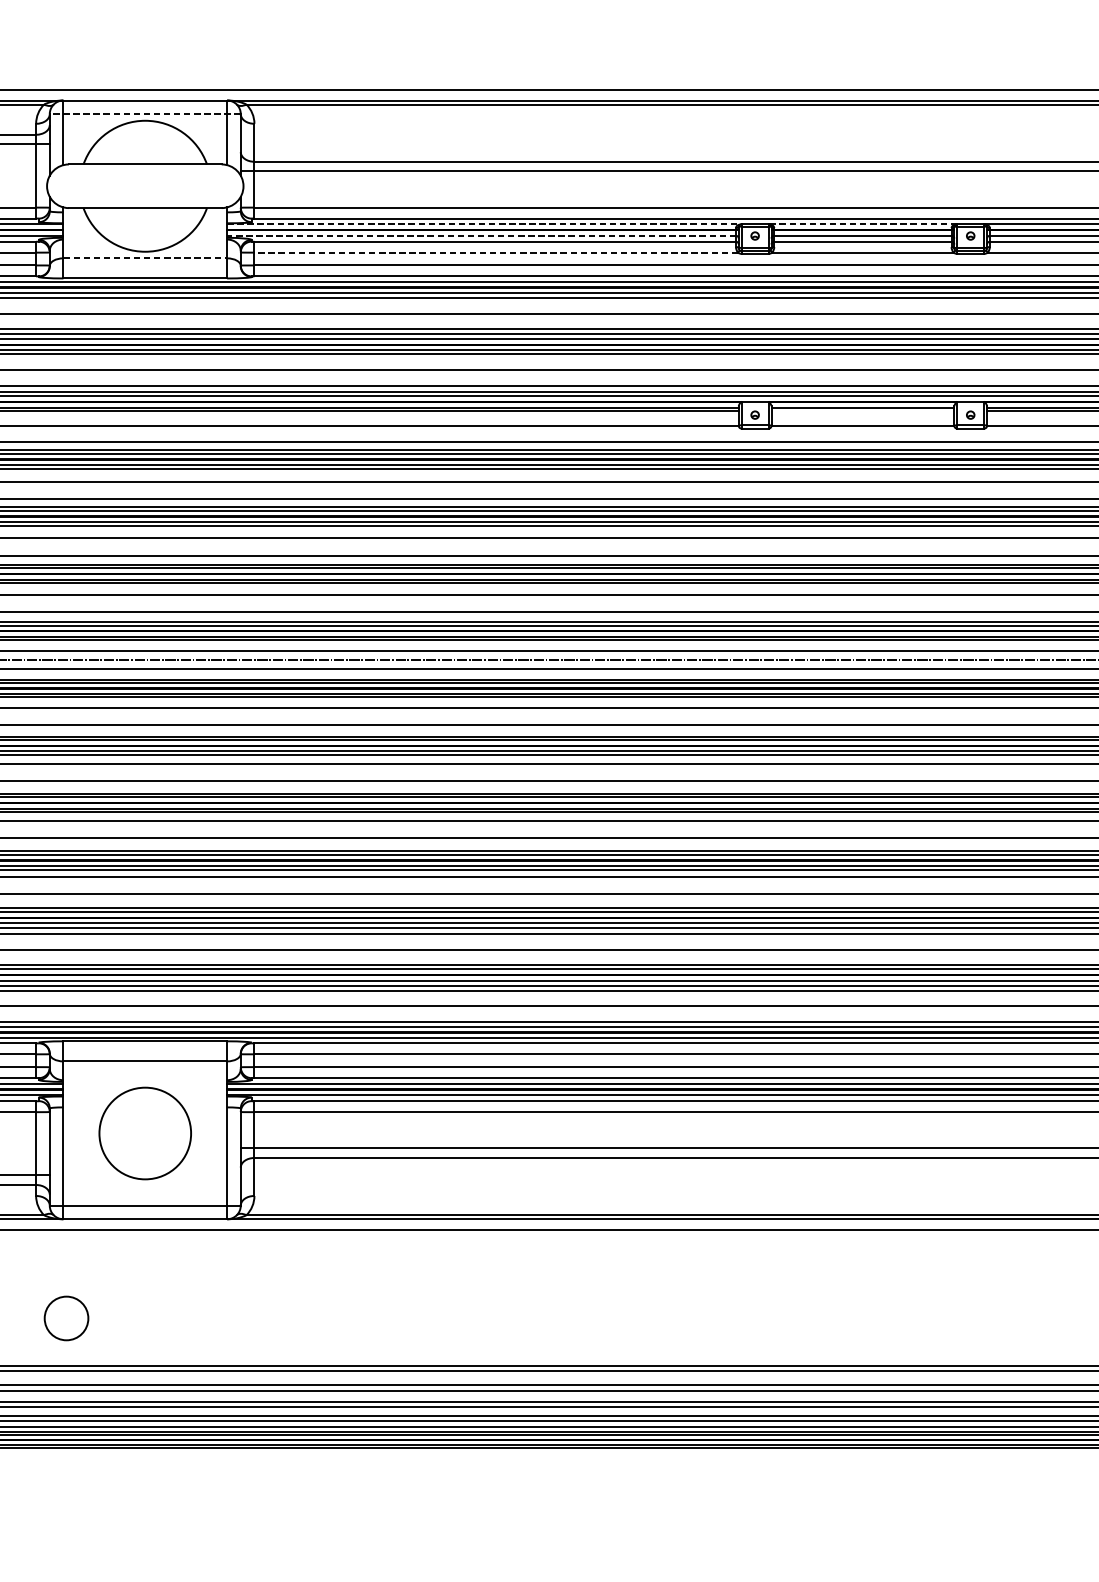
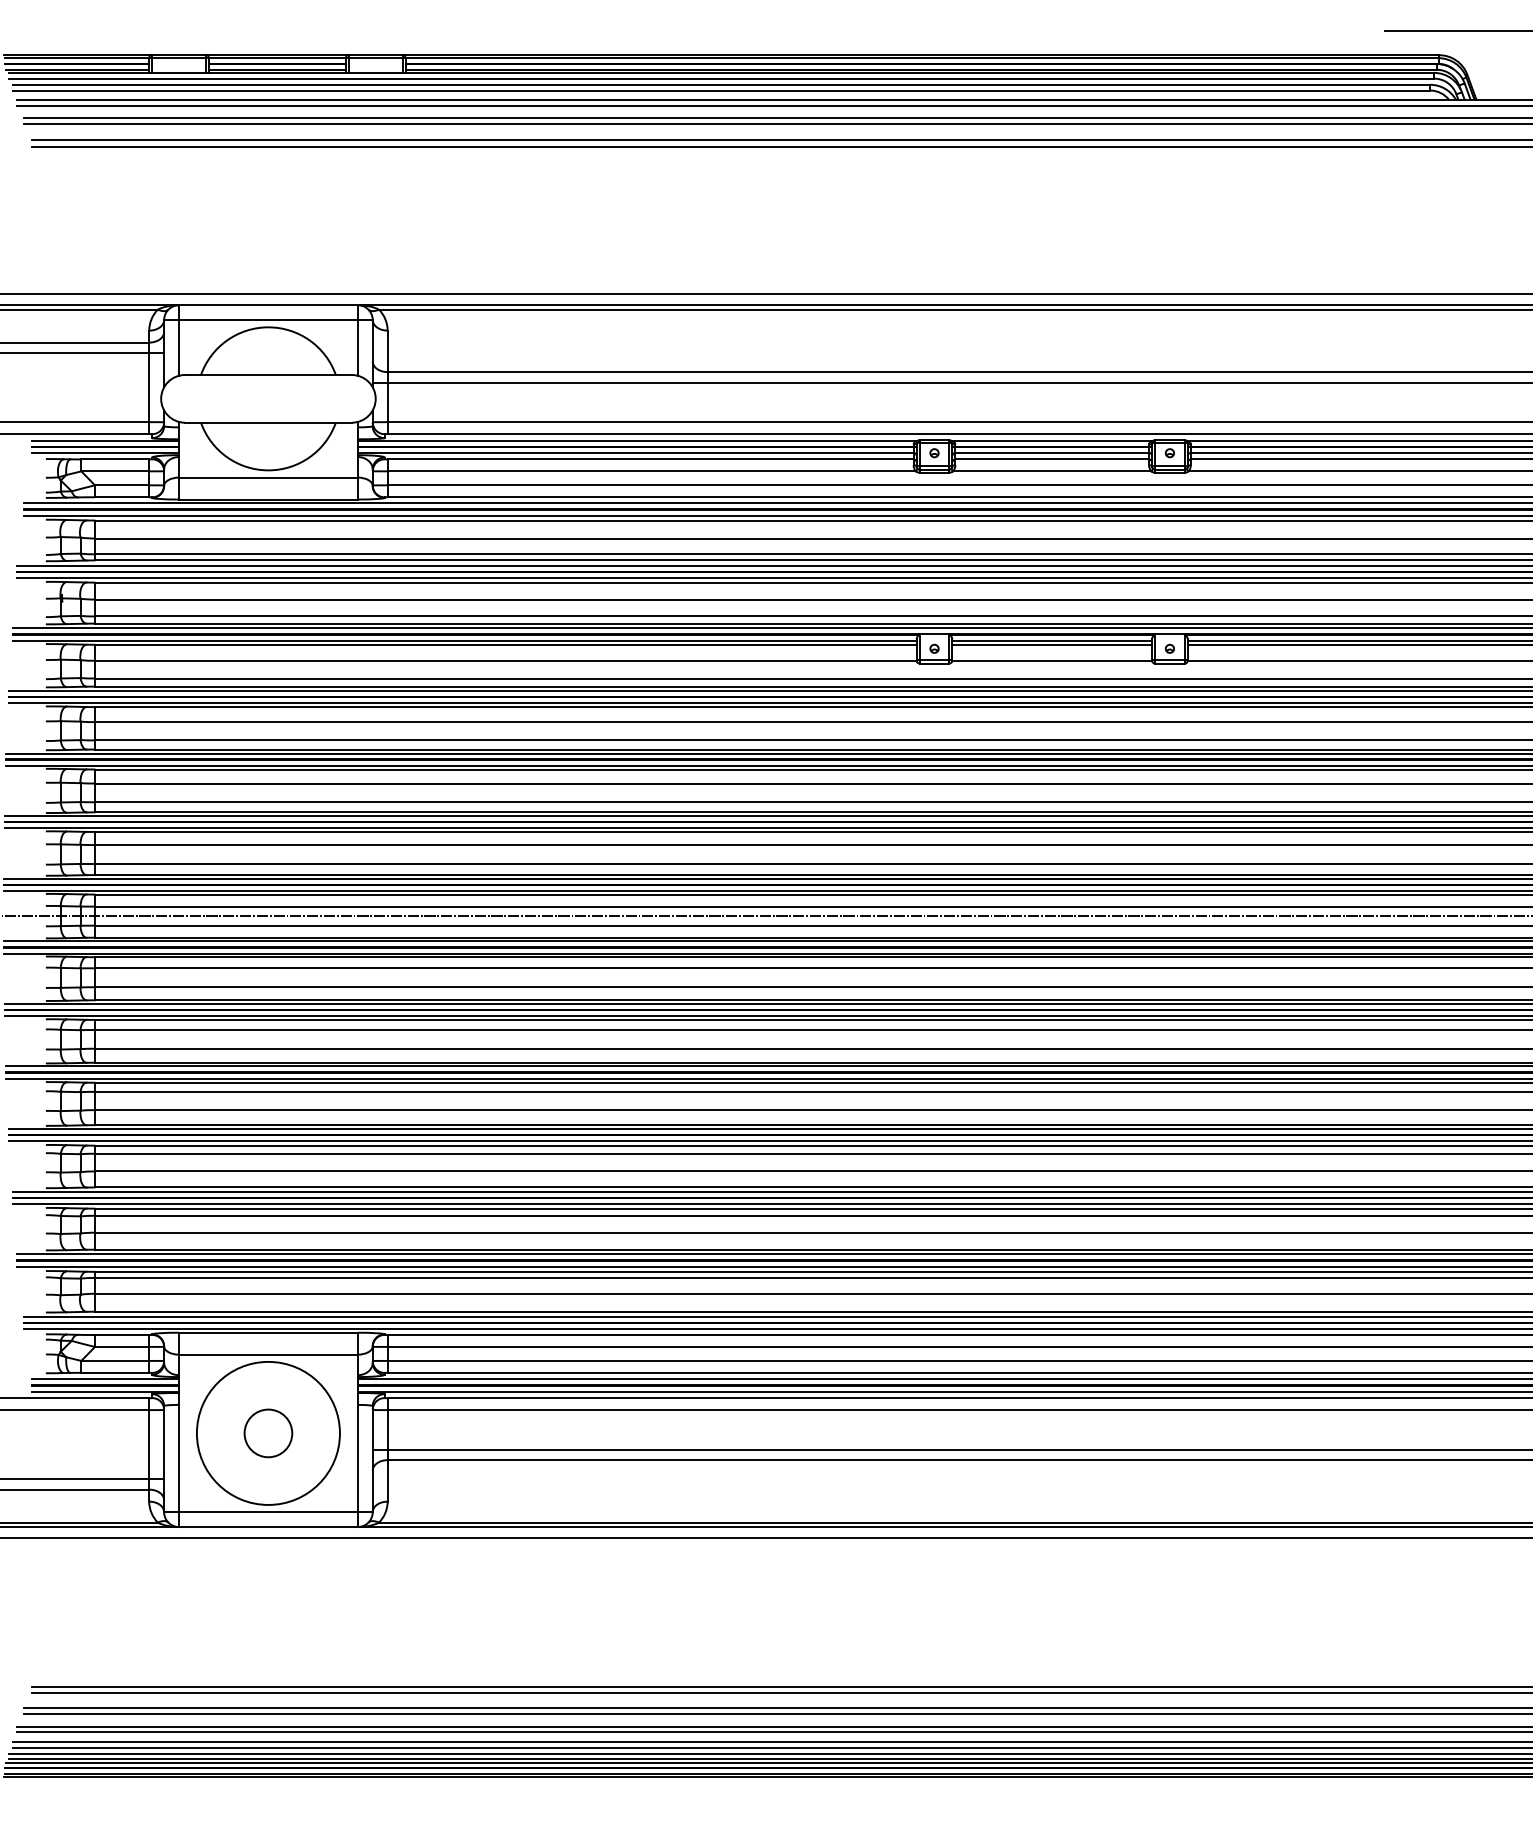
line: (144, 114) -> (267, 320), dashed -> solid
line: (484, 224) -> (638, 440), dashed -> solid
line: (863, 224) -> (1052, 440), dashed -> solid
line: (481, 235) -> (635, 452), dashed -> solid
line: (496, 252) -> (651, 471), dashed -> solid
line: (145, 258) -> (268, 477), dashed -> solid
line: (863, 411) -> (1052, 644), added
circle: (144, 1132) -> (267, 1432), size x1.43
circle: (66, 1318) -> (268, 1433), moved

